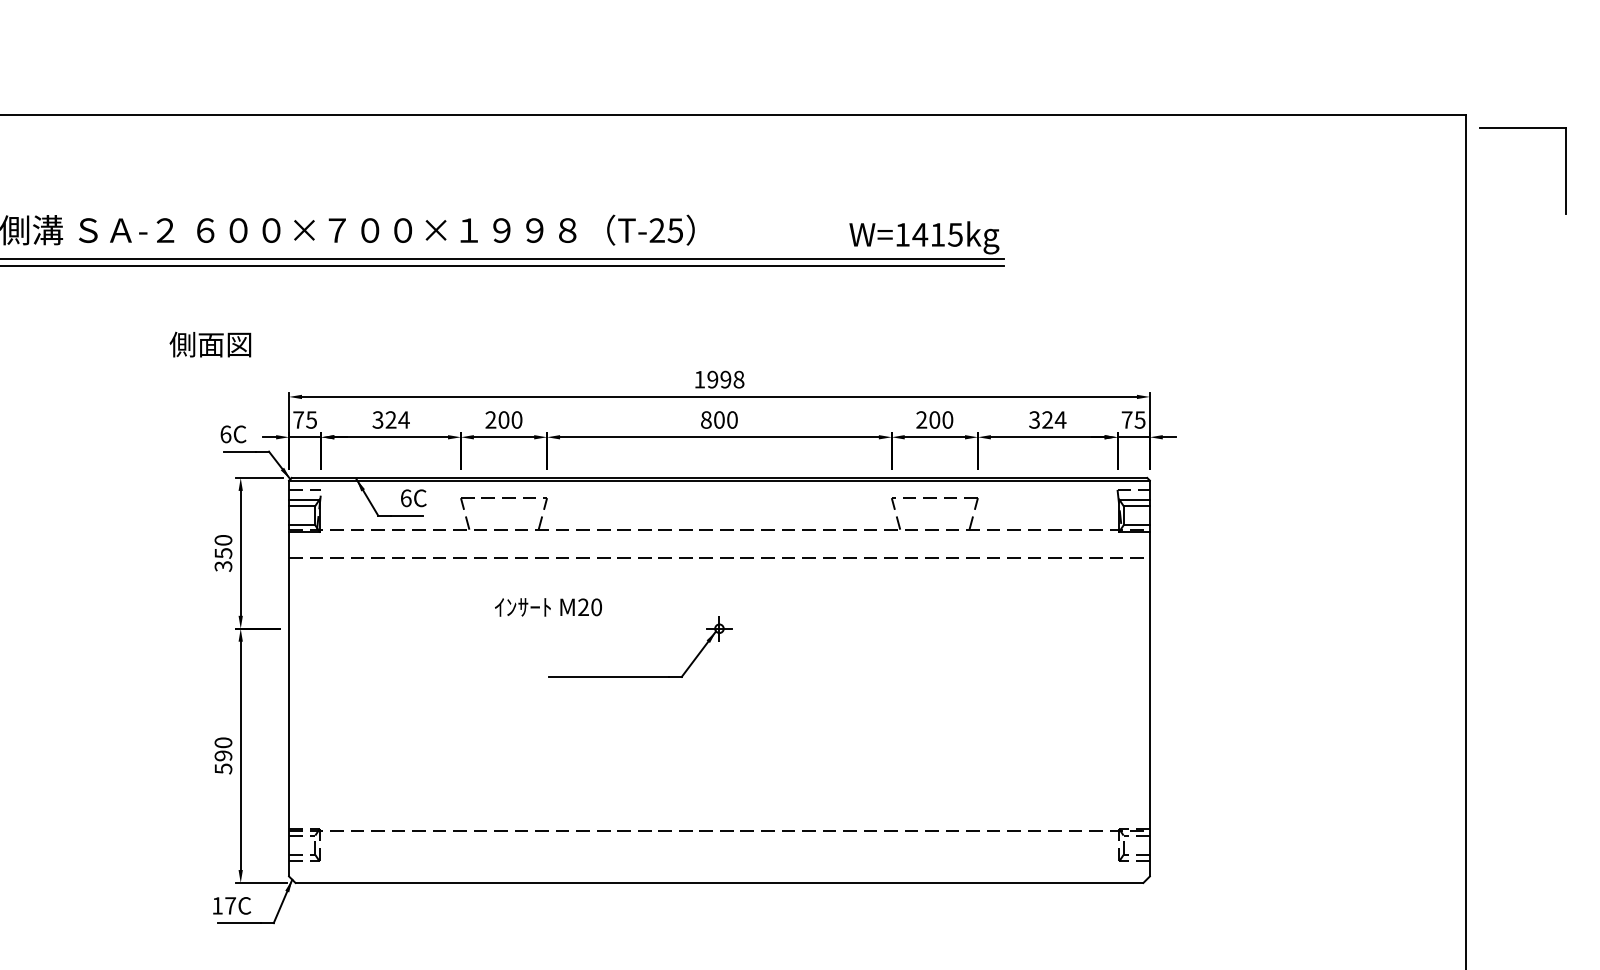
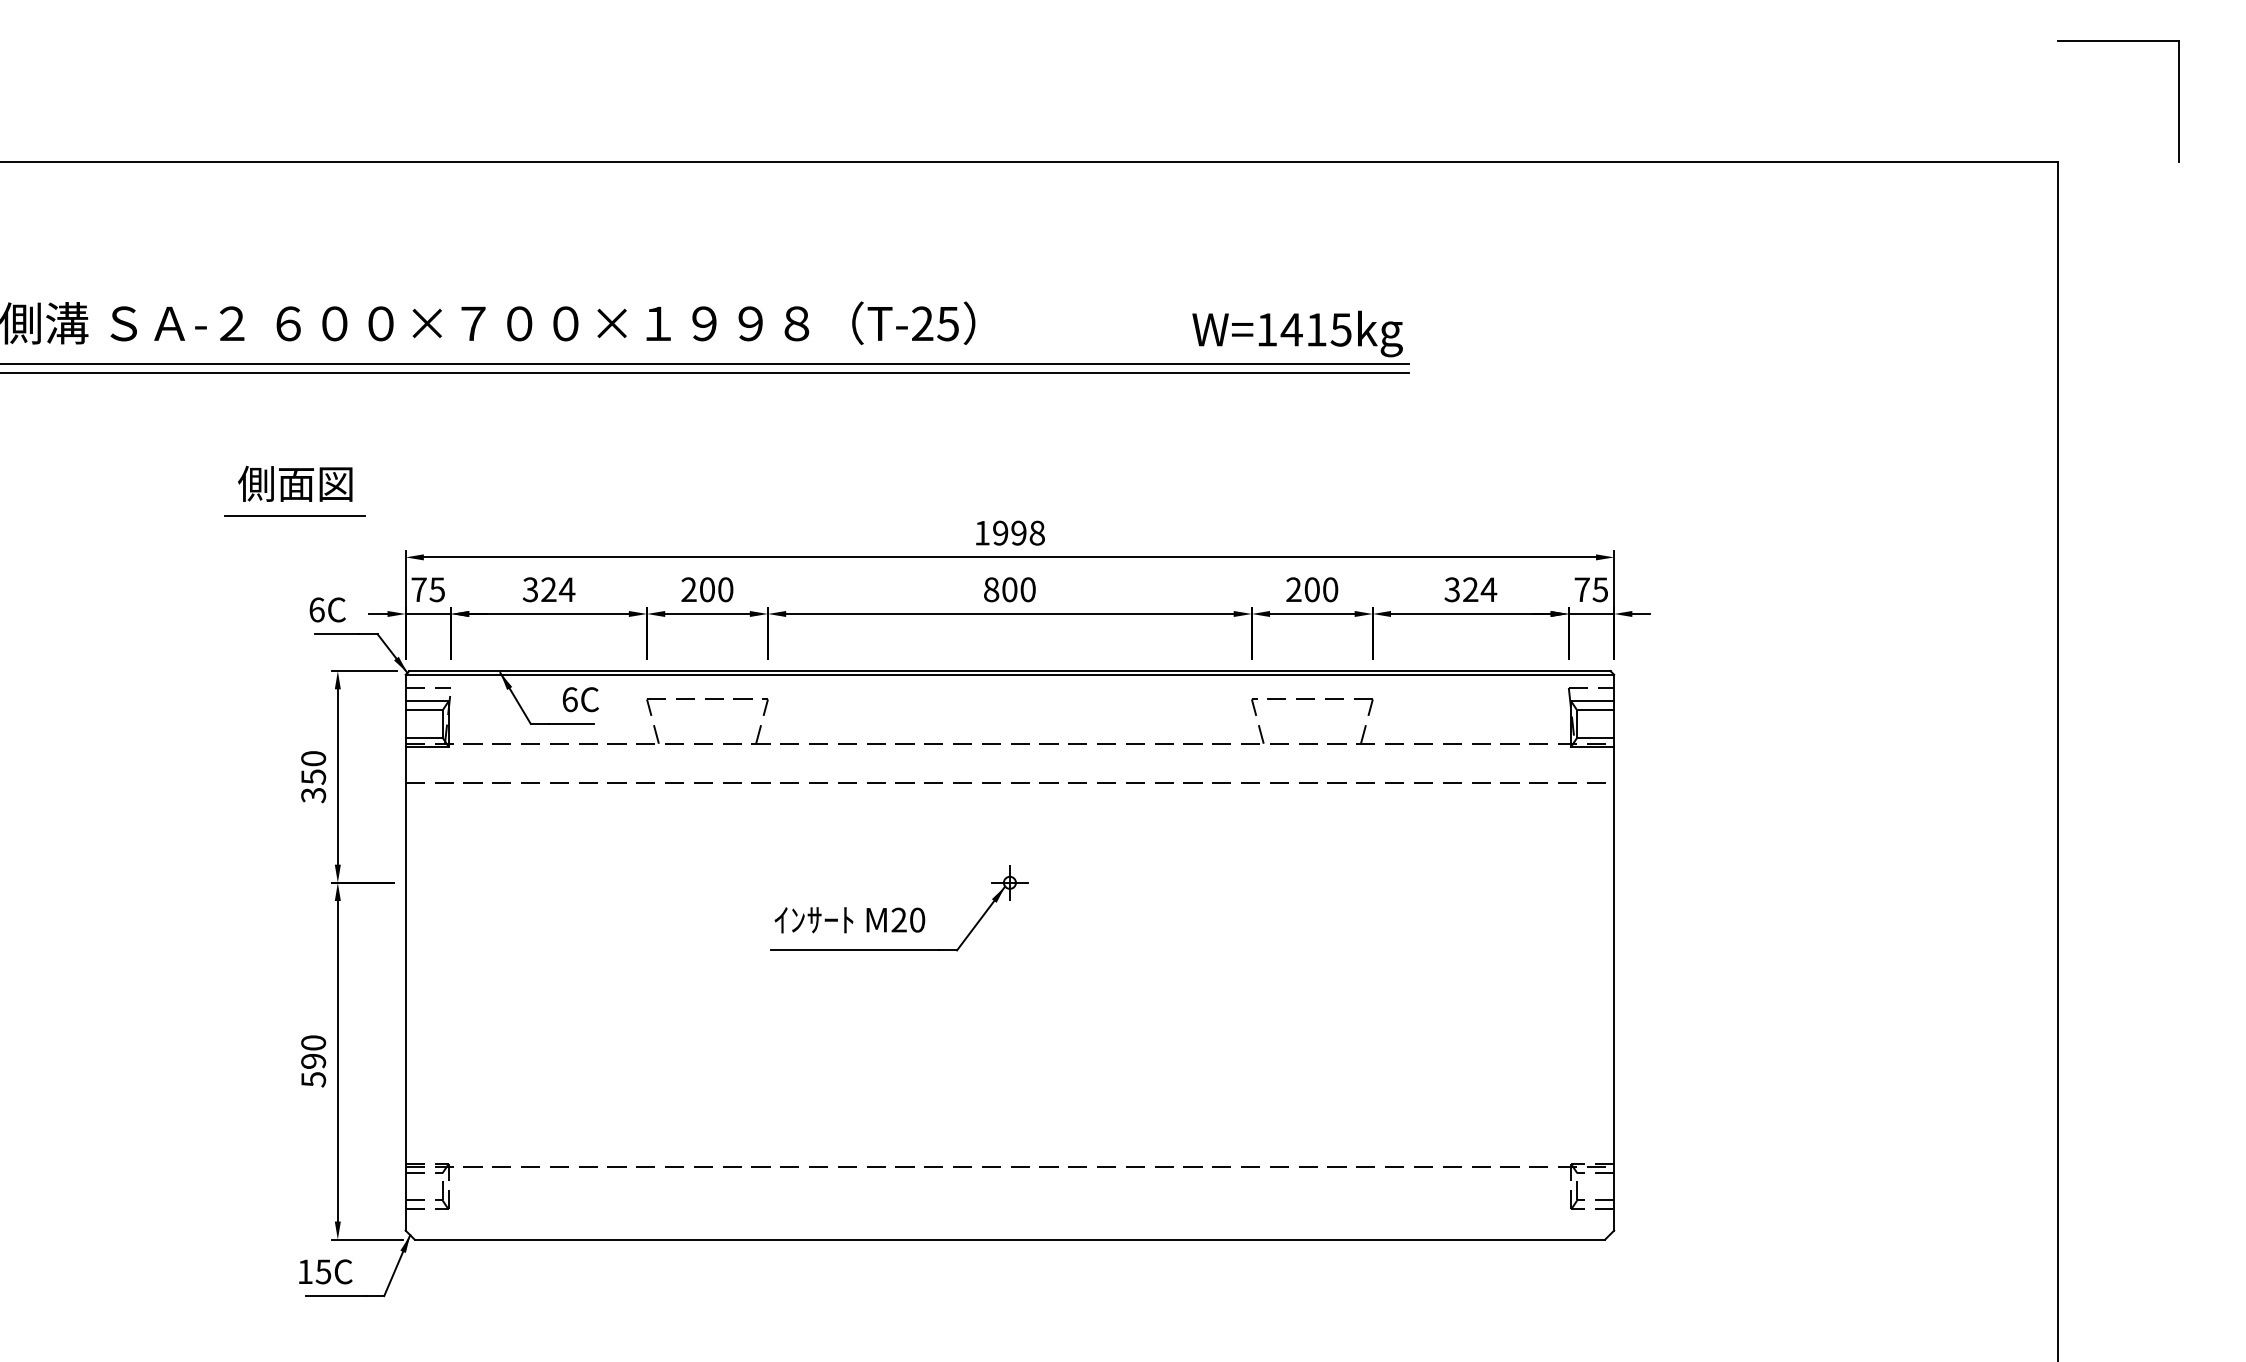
part: (1522, 128) -> (2117, 41), moved
line: (209, 367) -> (293, 516), added
text: (548, 607) -> (849, 920), moved
text: (230, 905) -> (323, 1271), 17C -> 15C

